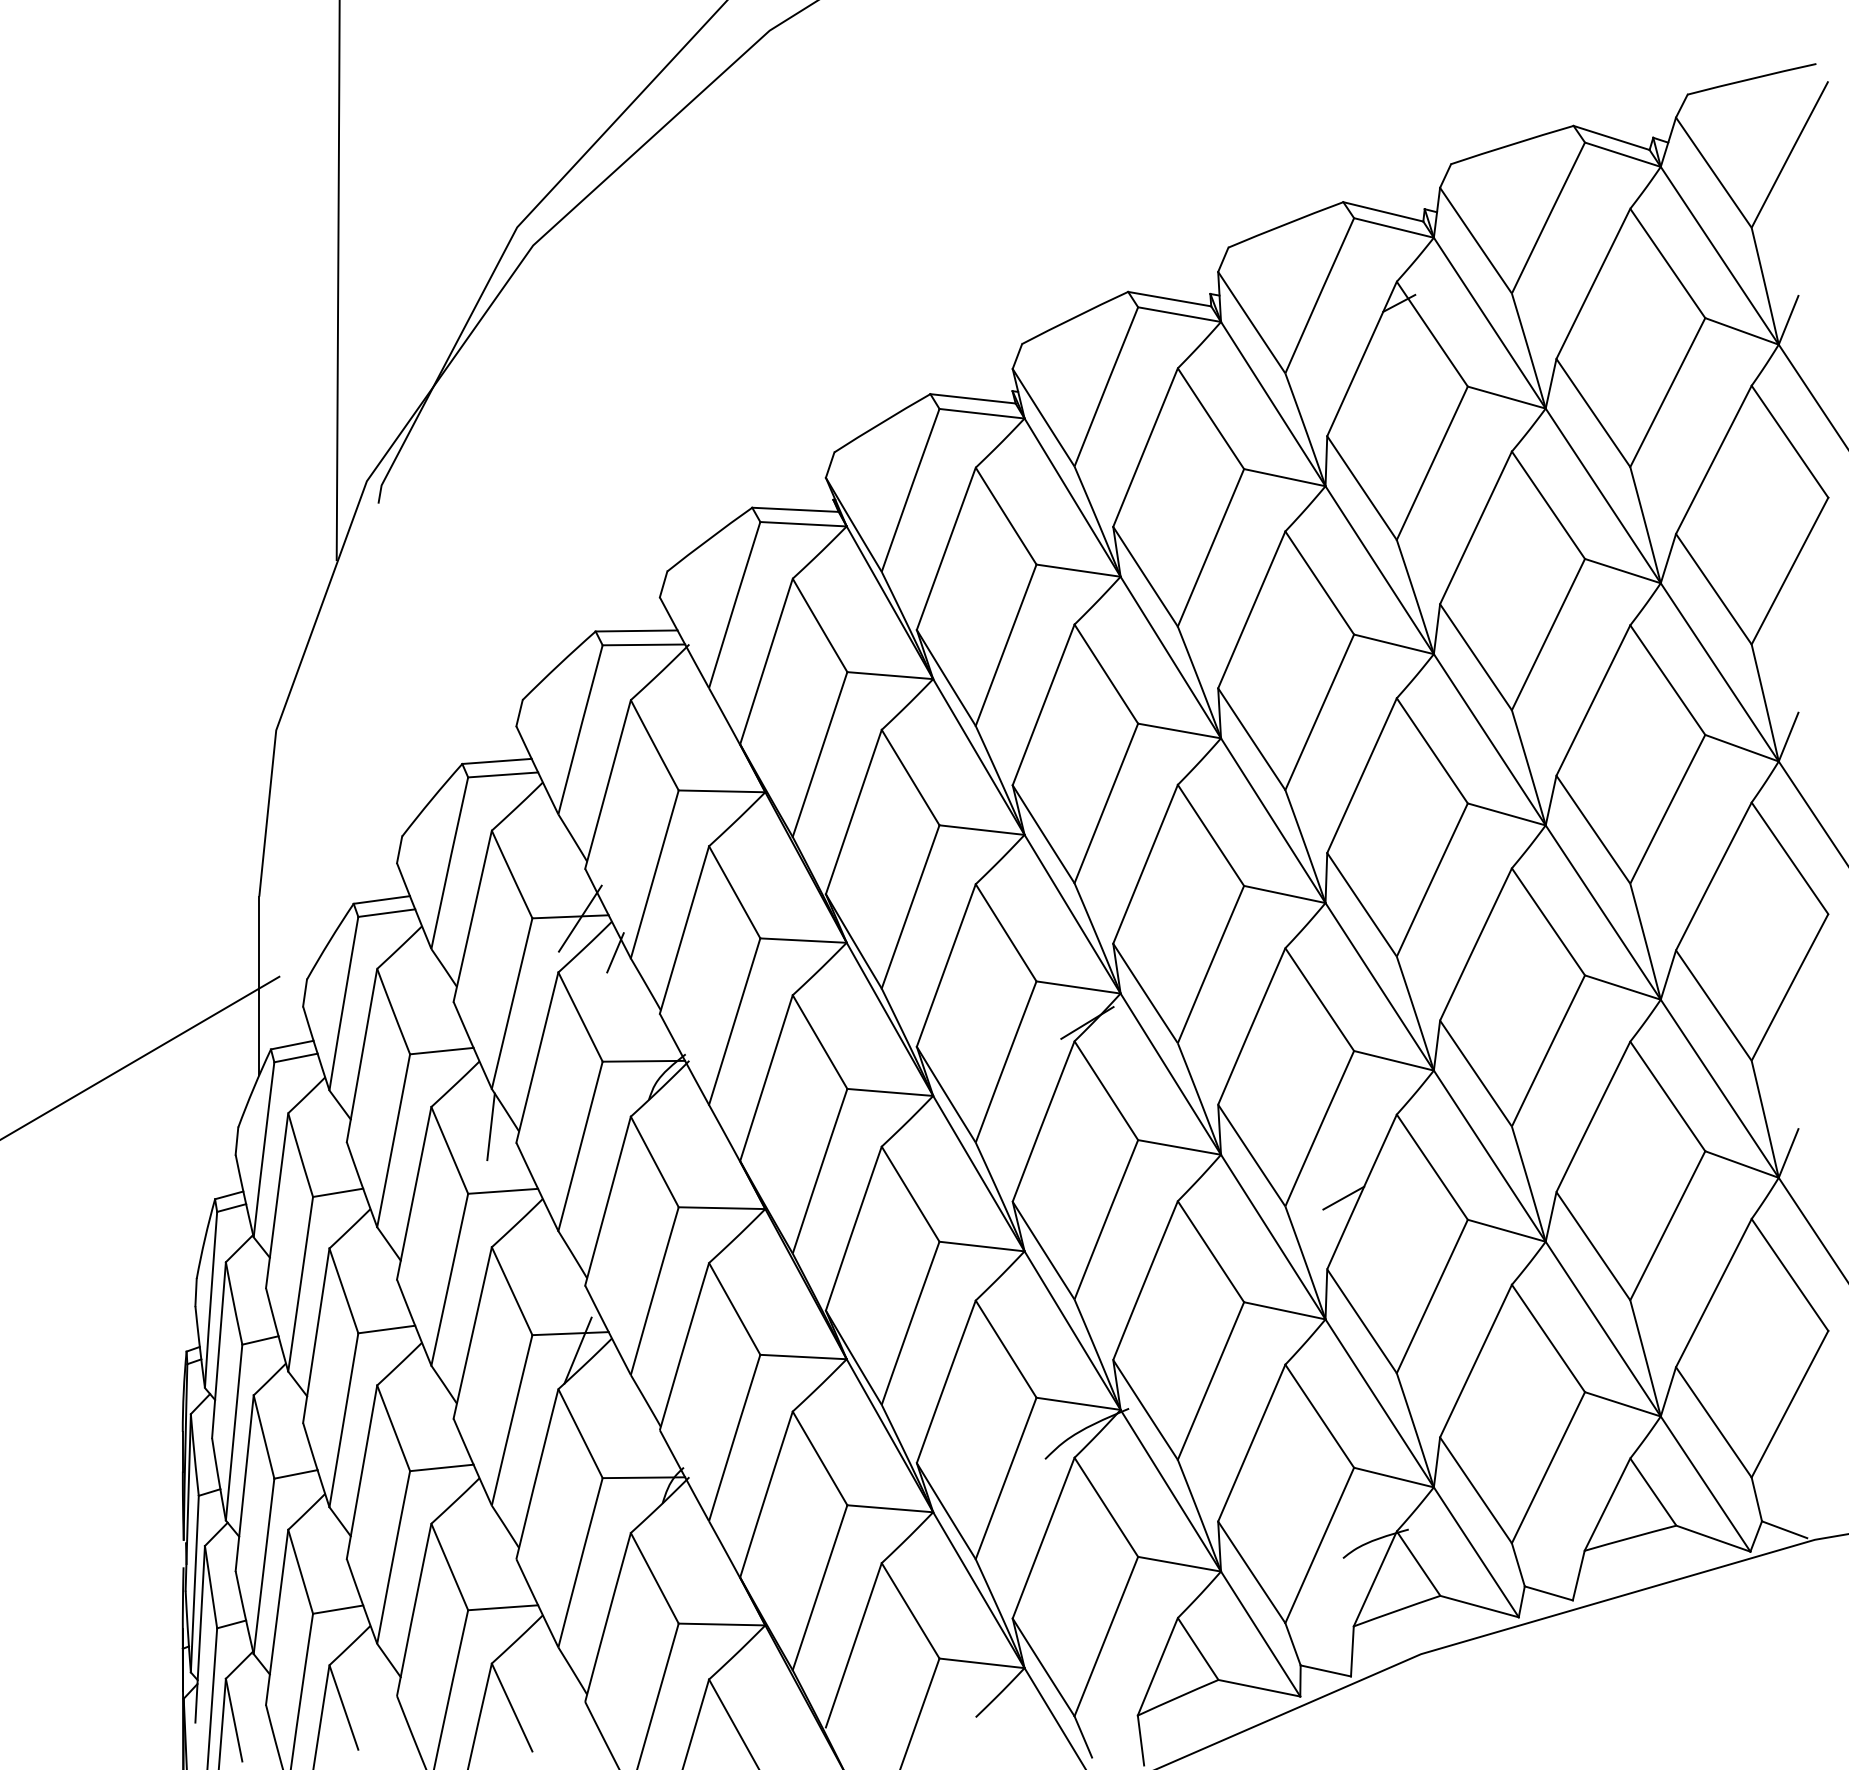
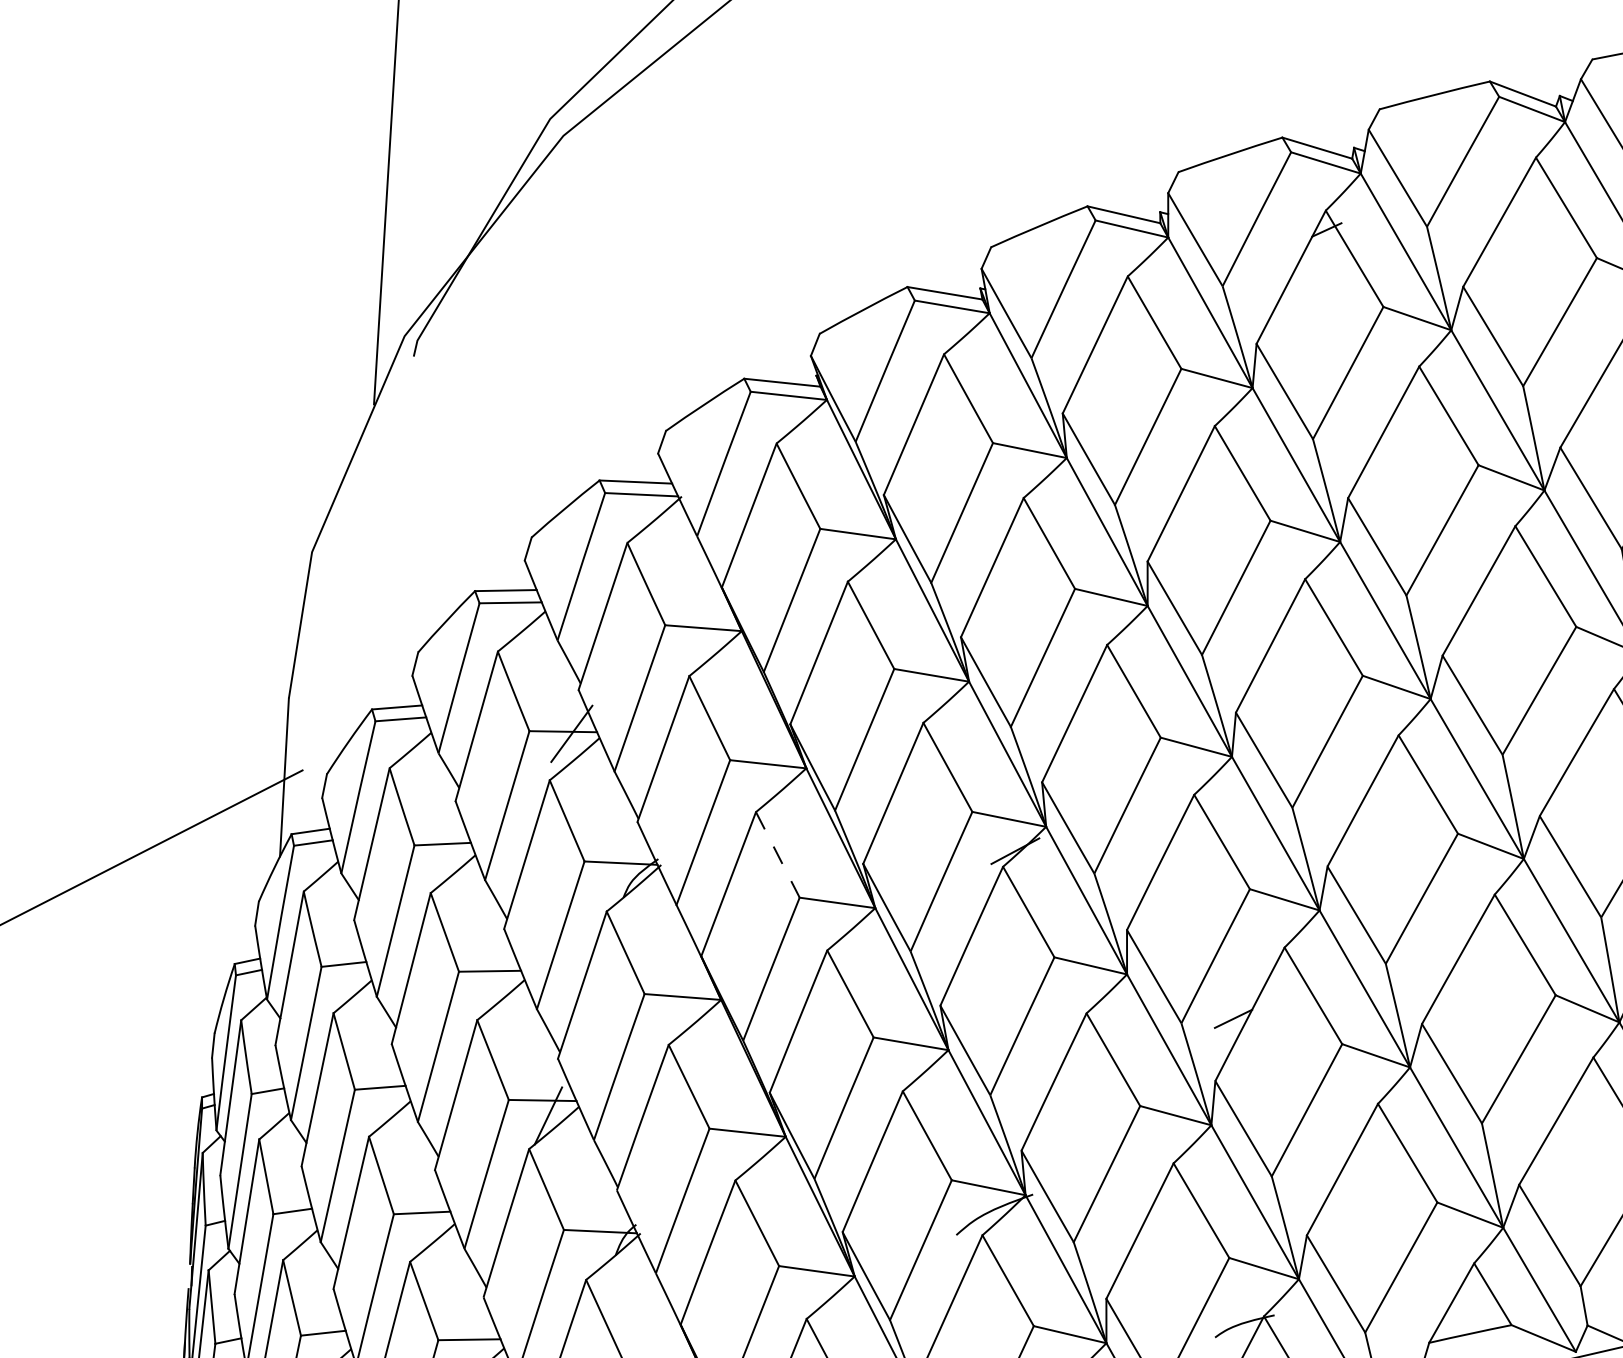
line: (615, 952) -> (601, 765), removed
line: (820, 1042) -> (778, 855), solid -> dashed
line: (490, 1126) -> (482, 913), removed

